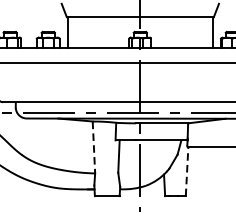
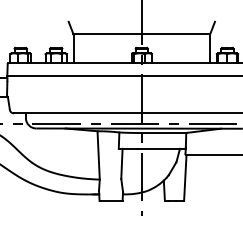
line: (93, 147) -> (98, 155), dashed -> solid
line: (187, 171) -> (185, 177), dashed -> solid

